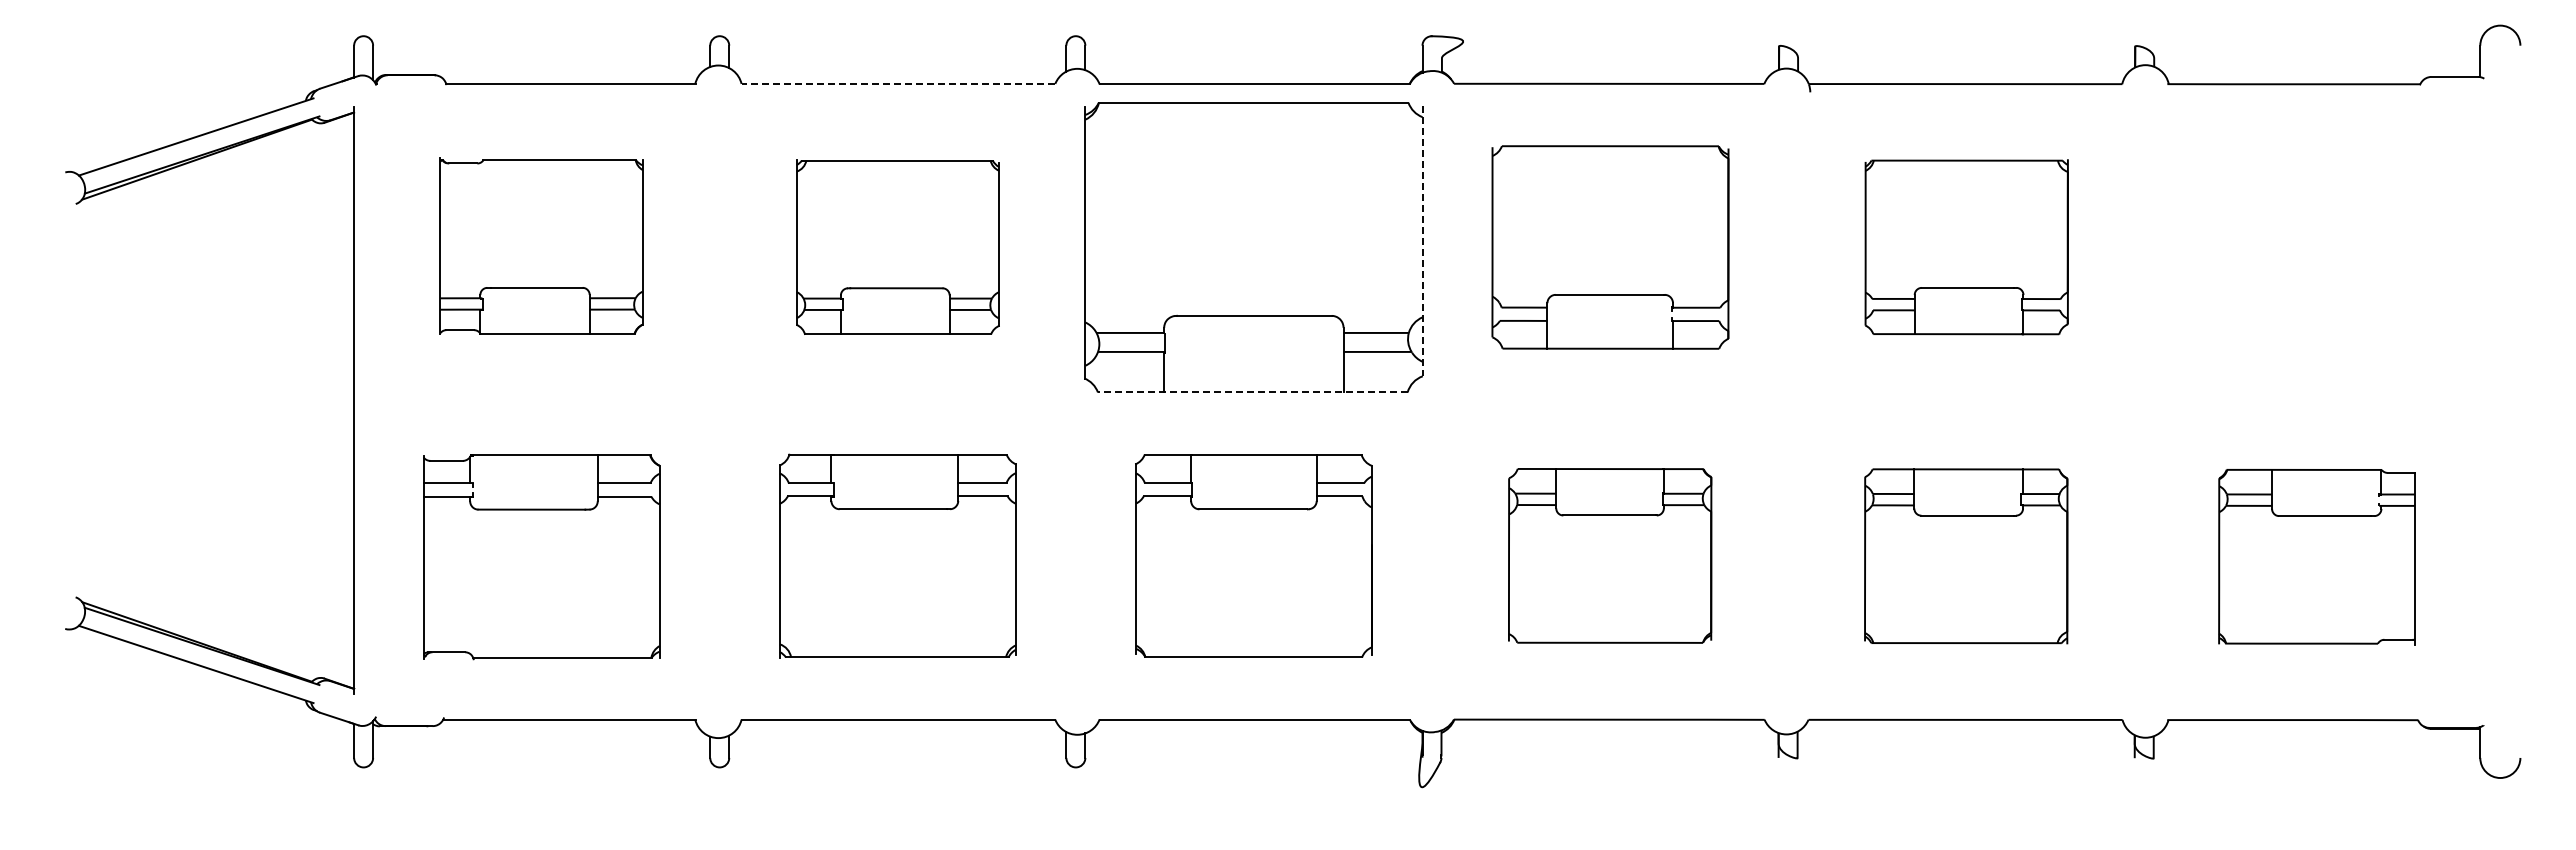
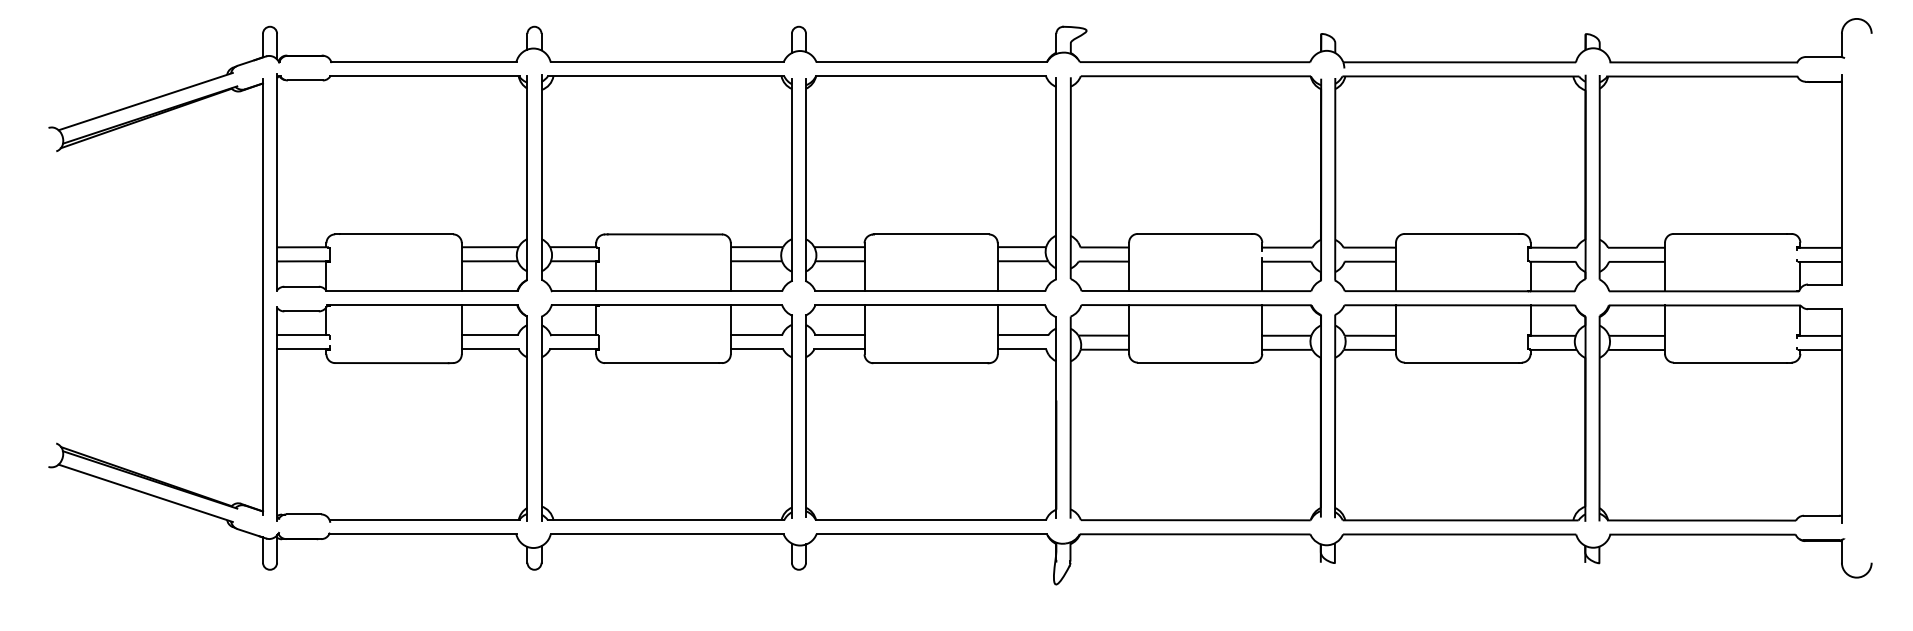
line: (898, 83) -> (667, 61), dashed -> solid
line: (1422, 241) -> (1056, 179), dashed -> solid
part: (541, 245) -> (402, 182), size x1.67
part: (897, 246) -> (666, 182), size x1.67
part: (1966, 246) -> (1460, 182), size x1.67
part: (2316, 246) -> (1720, 182), added
part: (1610, 247) -> (1195, 183), size x1.43
line: (1252, 392) -> (930, 291), dashed -> solid
part: (897, 555) -> (666, 412), size x1.43
part: (1253, 555) -> (930, 412), size x1.43
part: (1609, 555) -> (1195, 412), size x1.67
part: (1965, 556) -> (1459, 413), size x1.67
part: (541, 557) -> (402, 413), size x1.43
part: (2316, 557) -> (1720, 413), size x1.67

